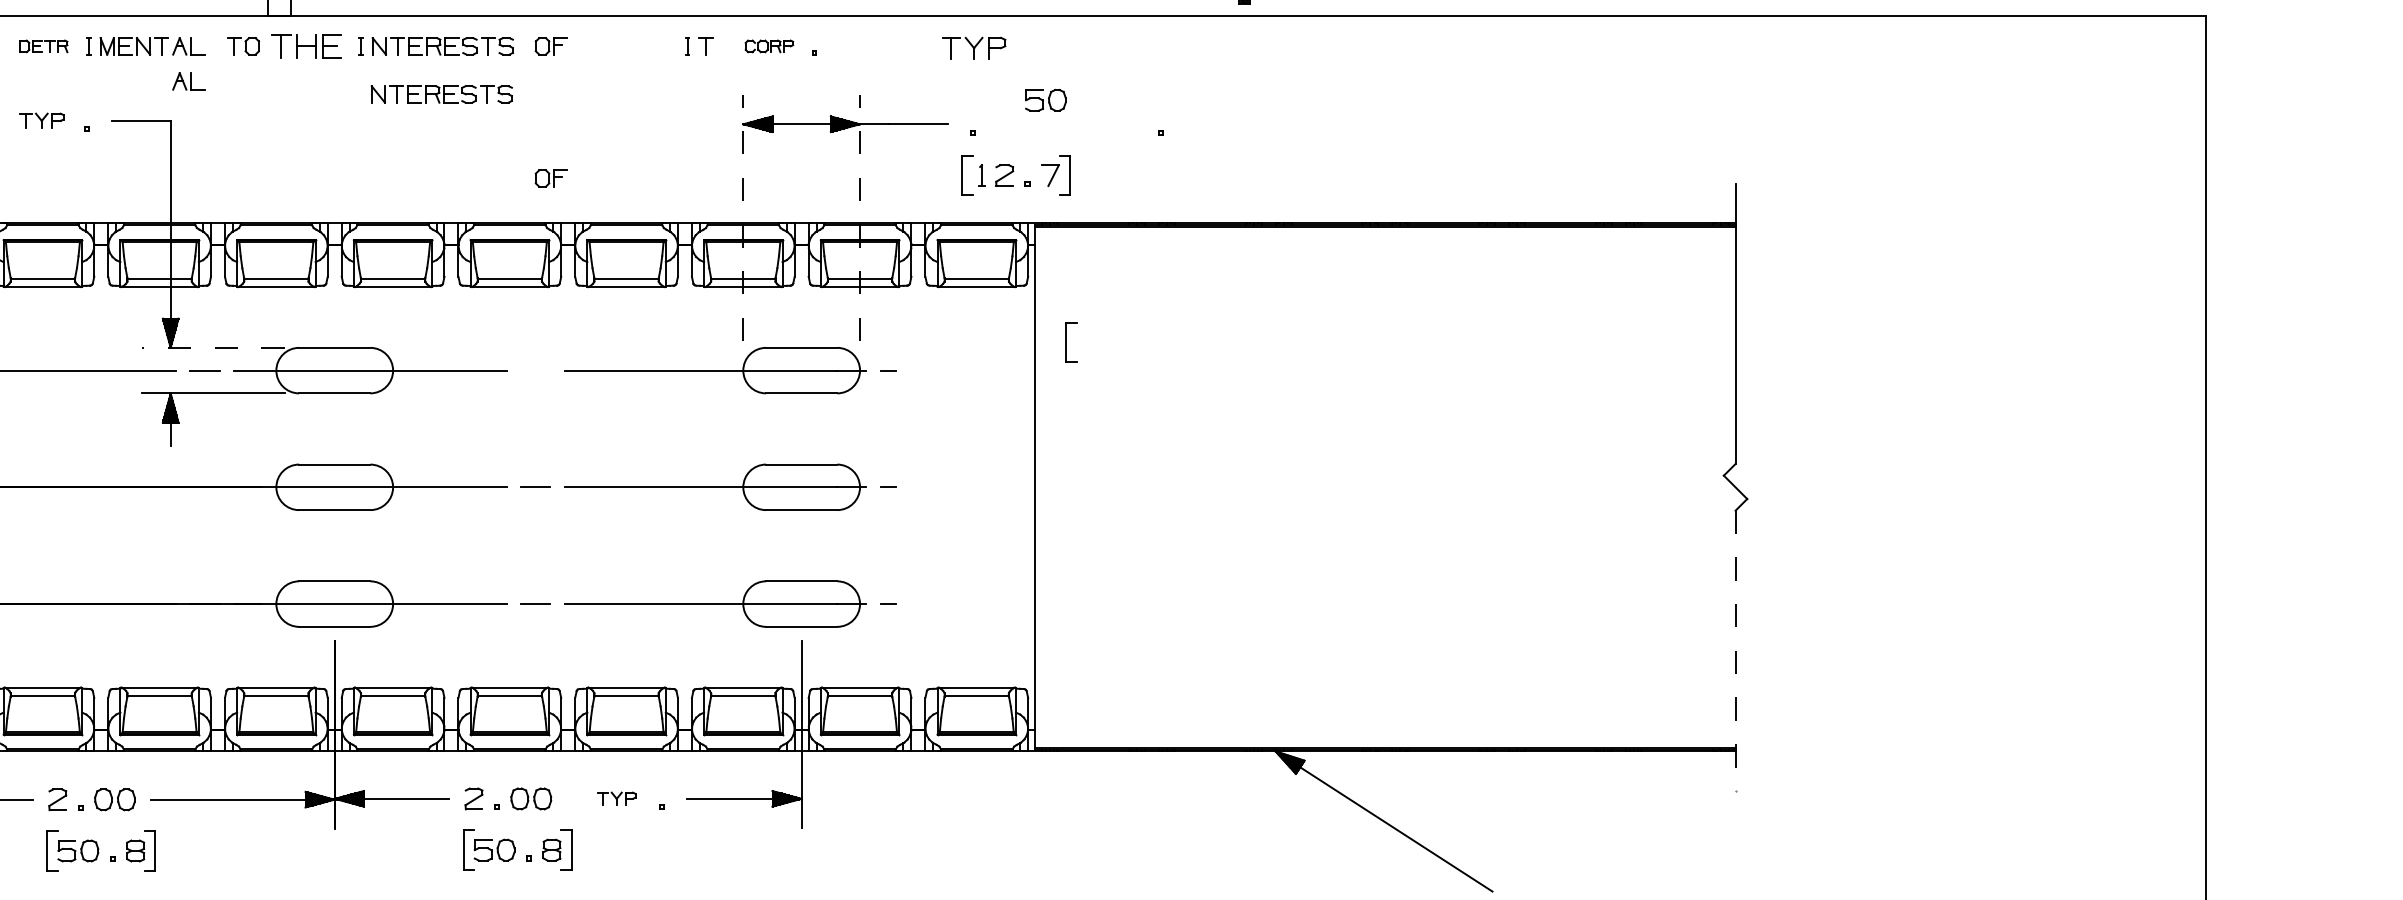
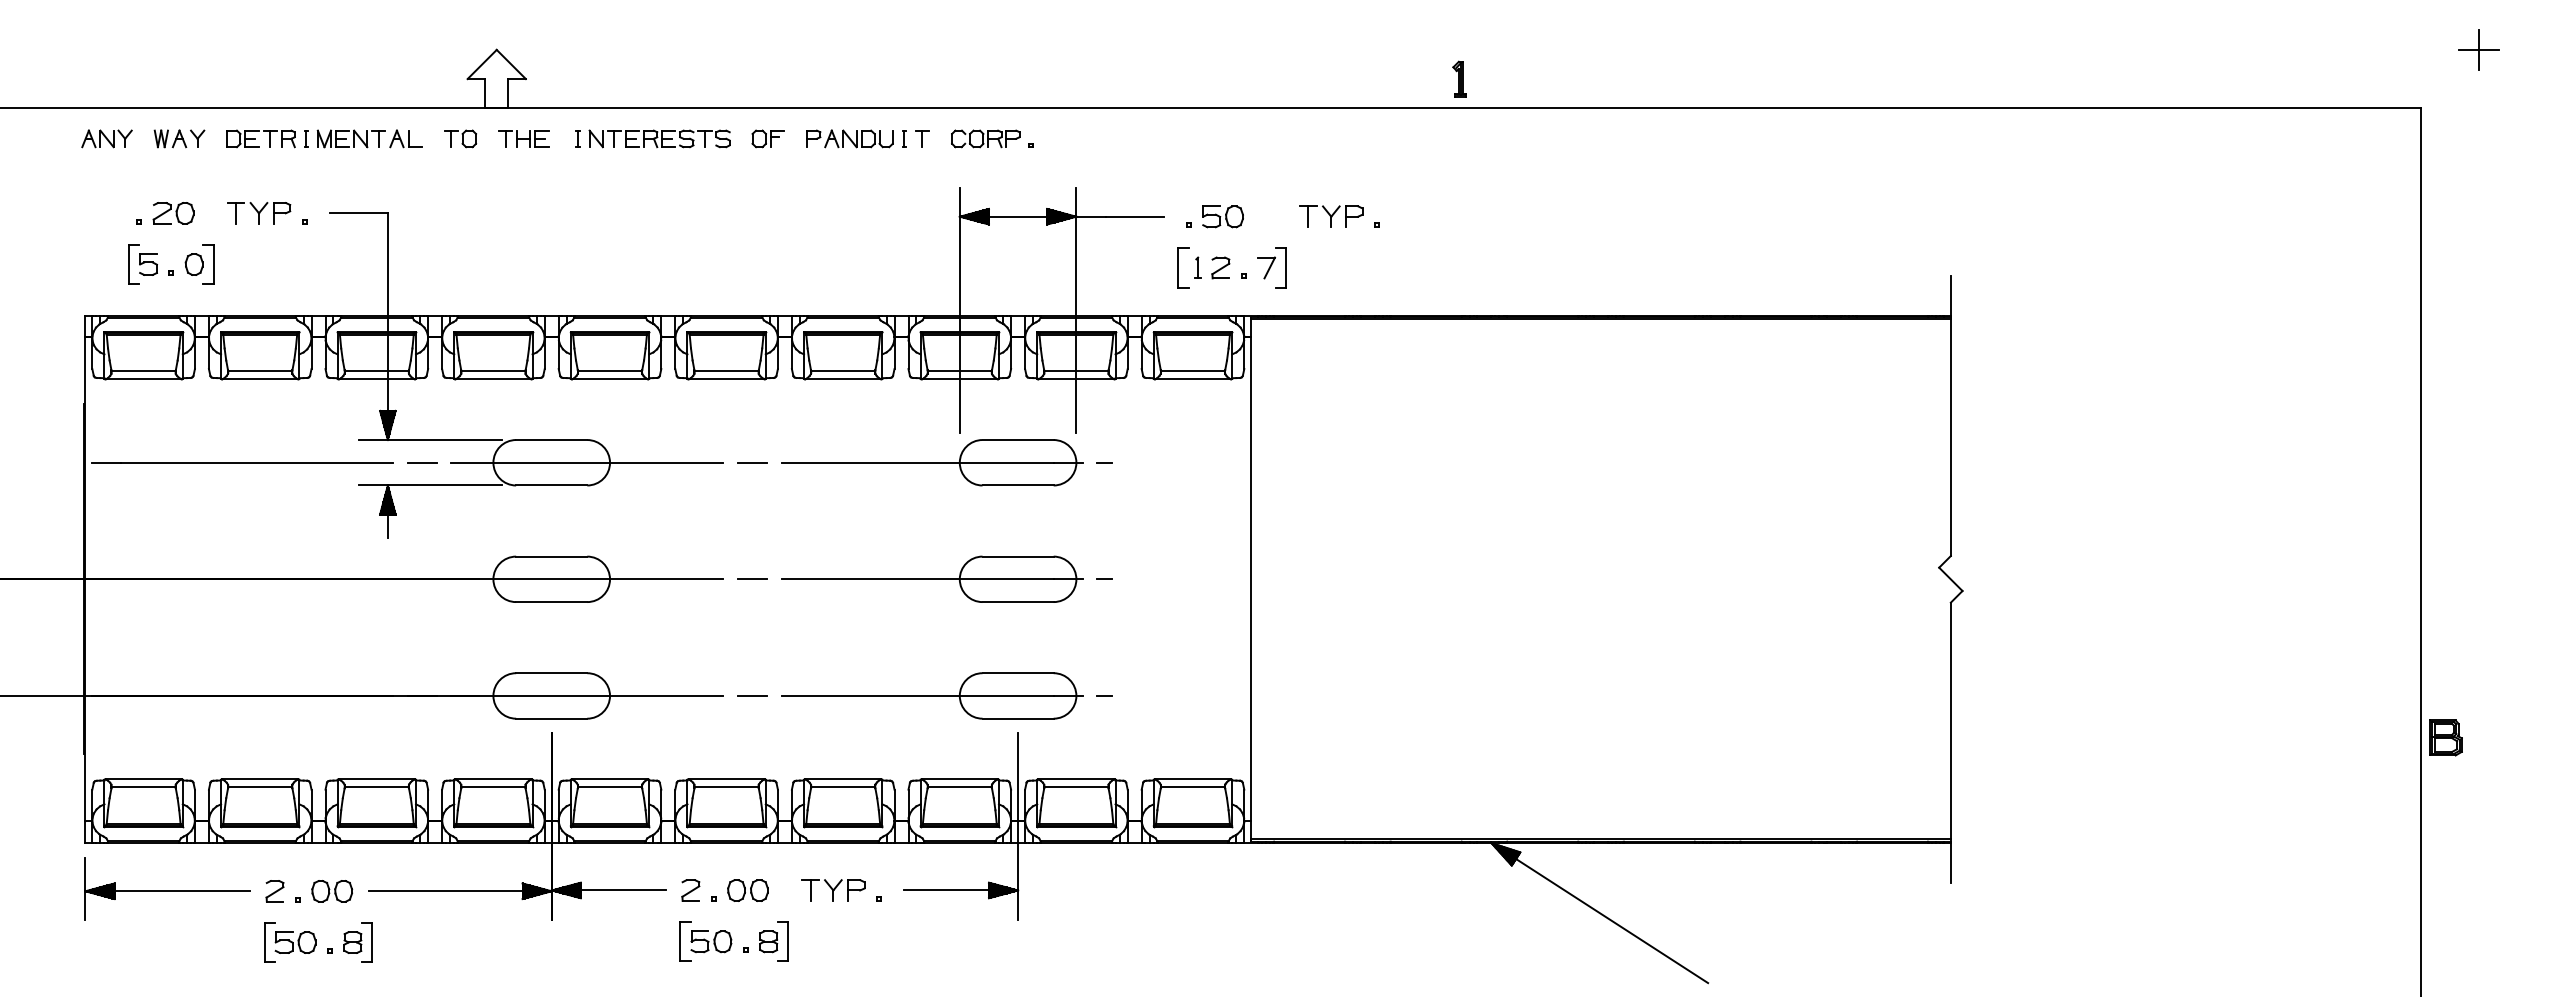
part: (43, 45) -> (260, 138), size x1.43
part: (306, 45) -> (523, 138), size x0.71
part: (632, 45) -> (849, 138), added
part: (769, 45) -> (985, 138), size x1.43
part: (974, 47) -> (1331, 216), moved
part: (188, 81) -> (405, 173), removed
part: (441, 94) -> (658, 186), removed
part: (1045, 100) -> (1222, 216), moved
part: (42, 121) -> (259, 213), size x1.43
part: (550, 178) -> (767, 270), removed
line: (743, 218) -> (959, 310), dashed -> solid
line: (860, 218) -> (1076, 310), dashed -> solid
part: (1071, 342) -> (1287, 434), removed
line: (212, 348) -> (429, 440), dashed -> solid
line: (535, 370) -> (752, 462), added
part: (2230, 645) -> (2445, 737), added
line: (1735, 650) -> (1950, 742), dashed -> solid
part: (616, 798) -> (833, 890), size x1.67

